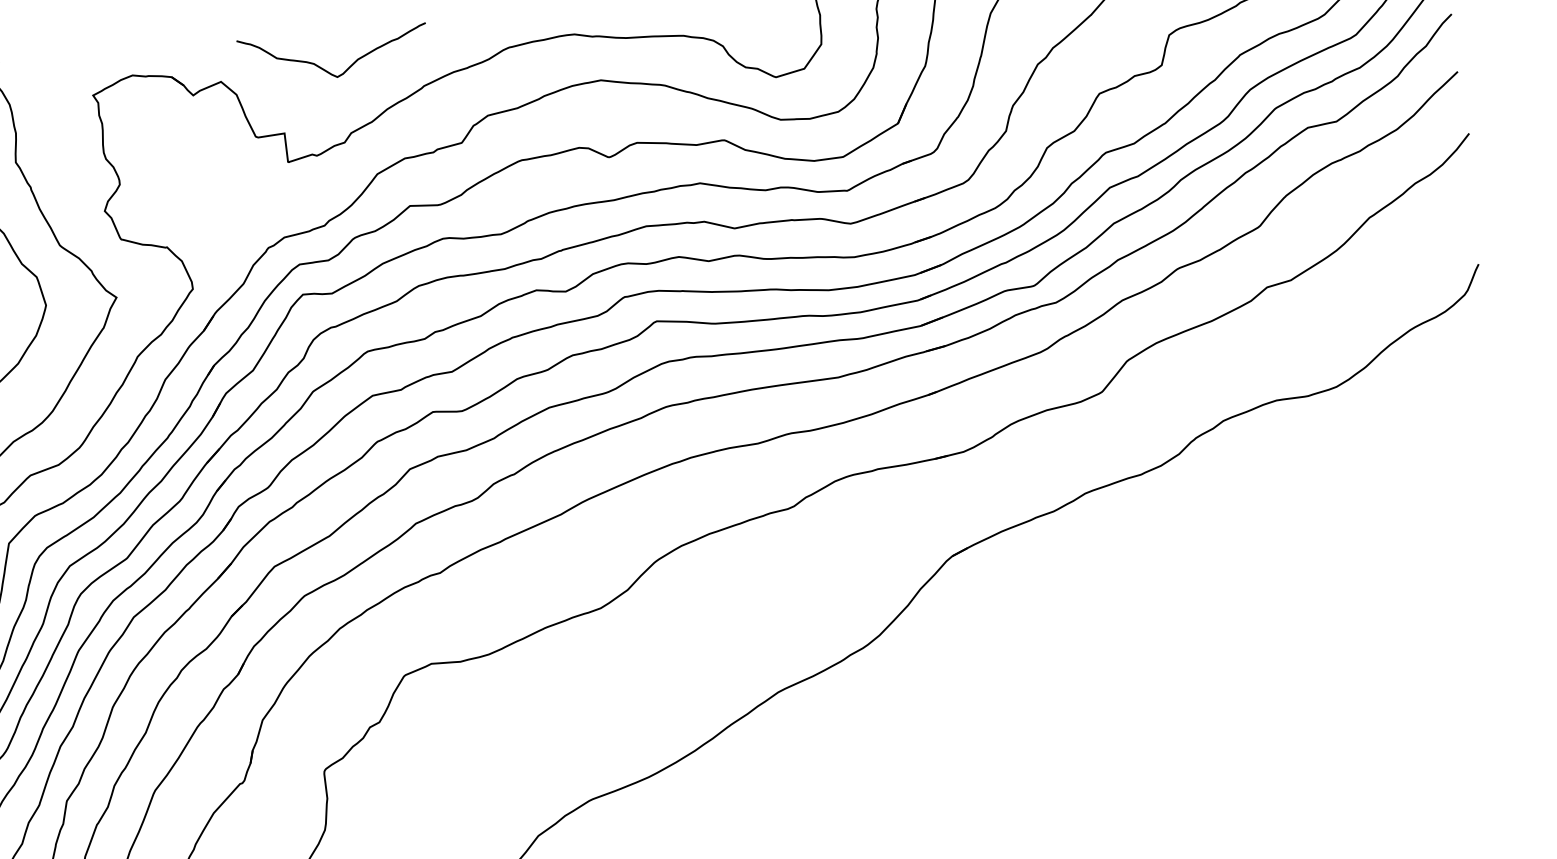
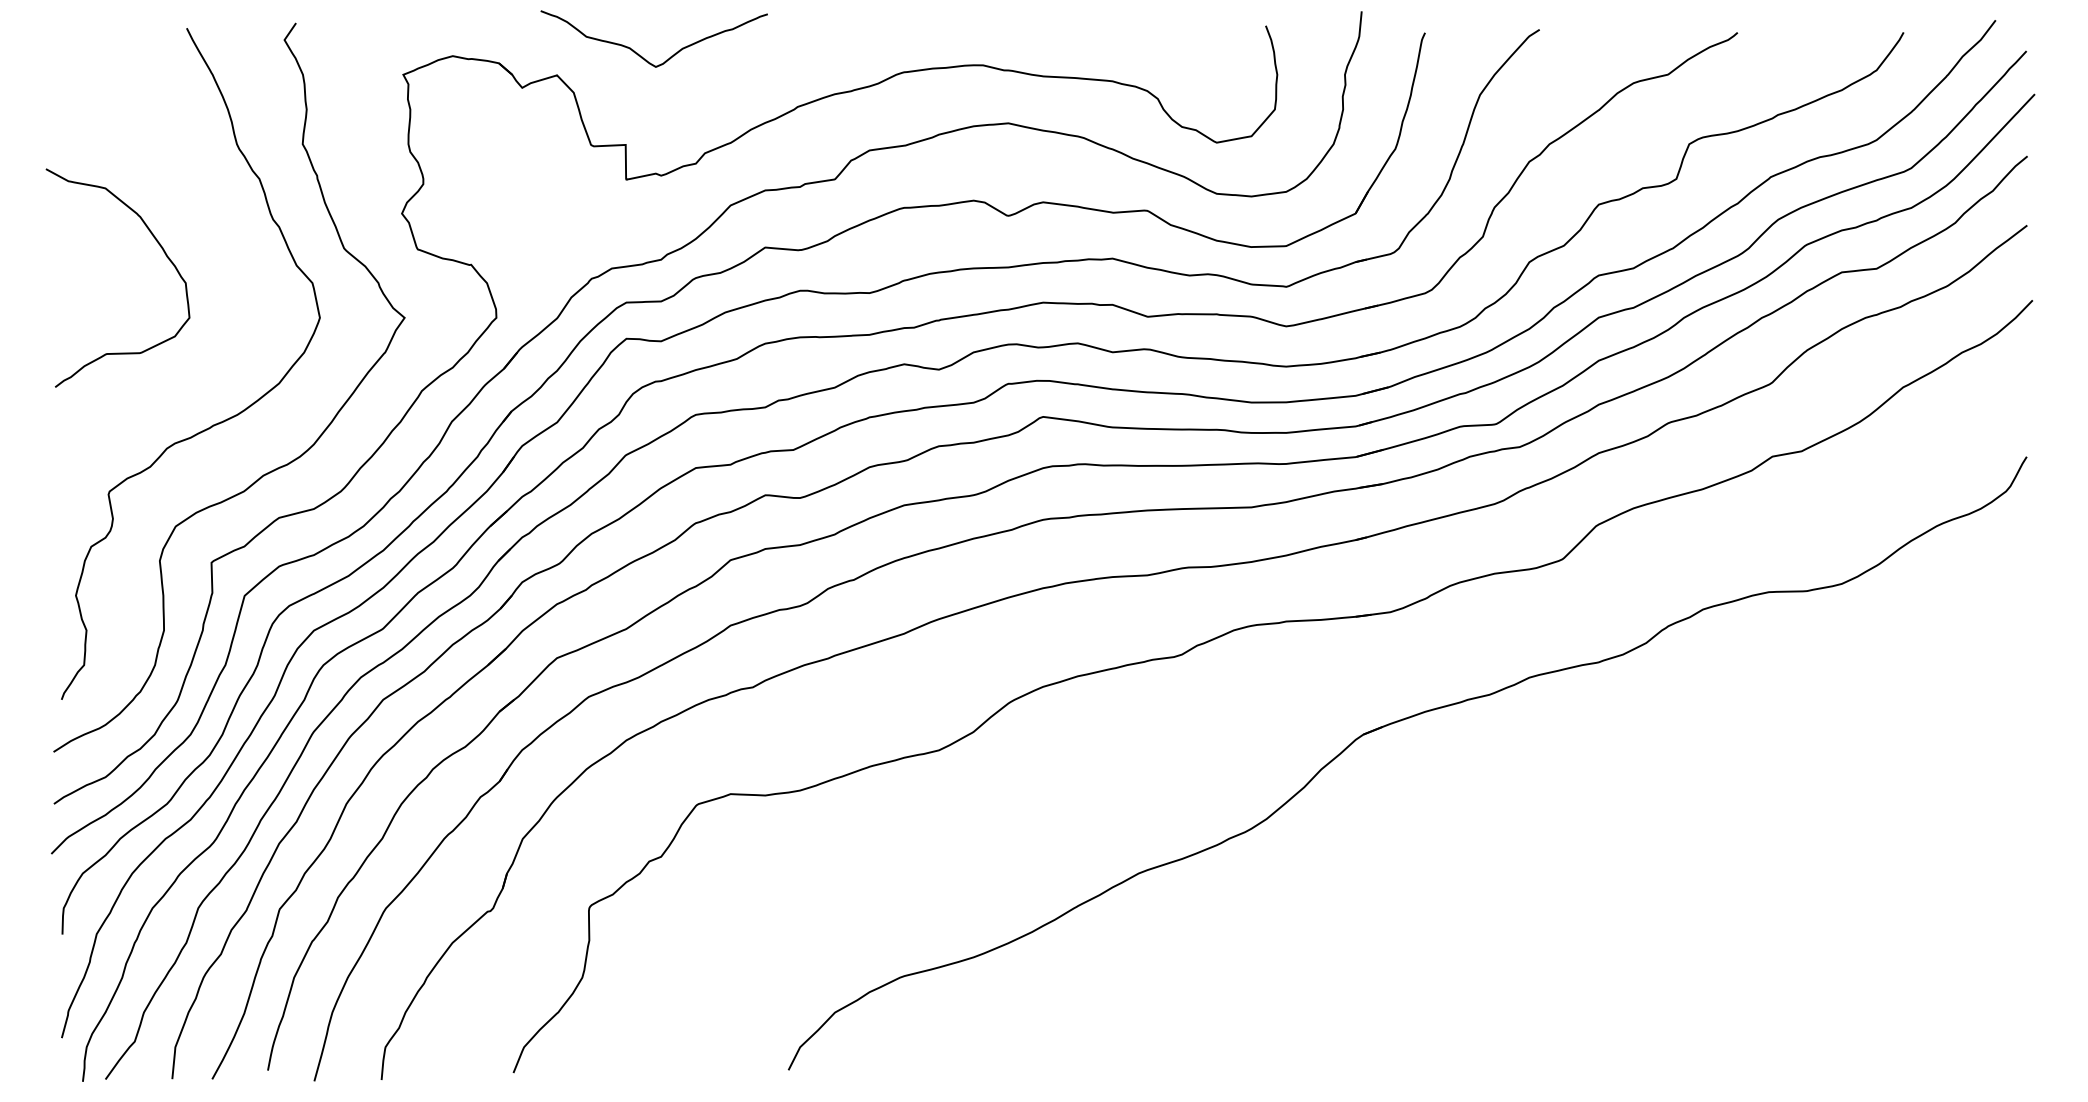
curve: (324, 68) -> (641, 55), moved

